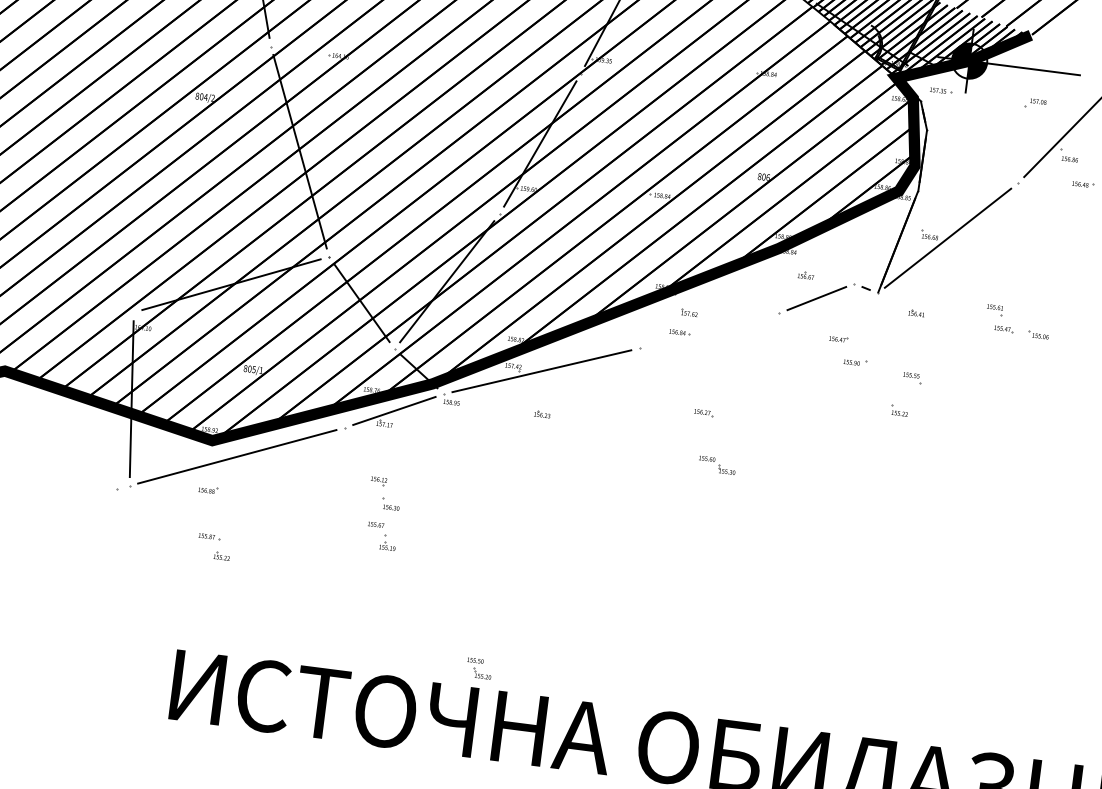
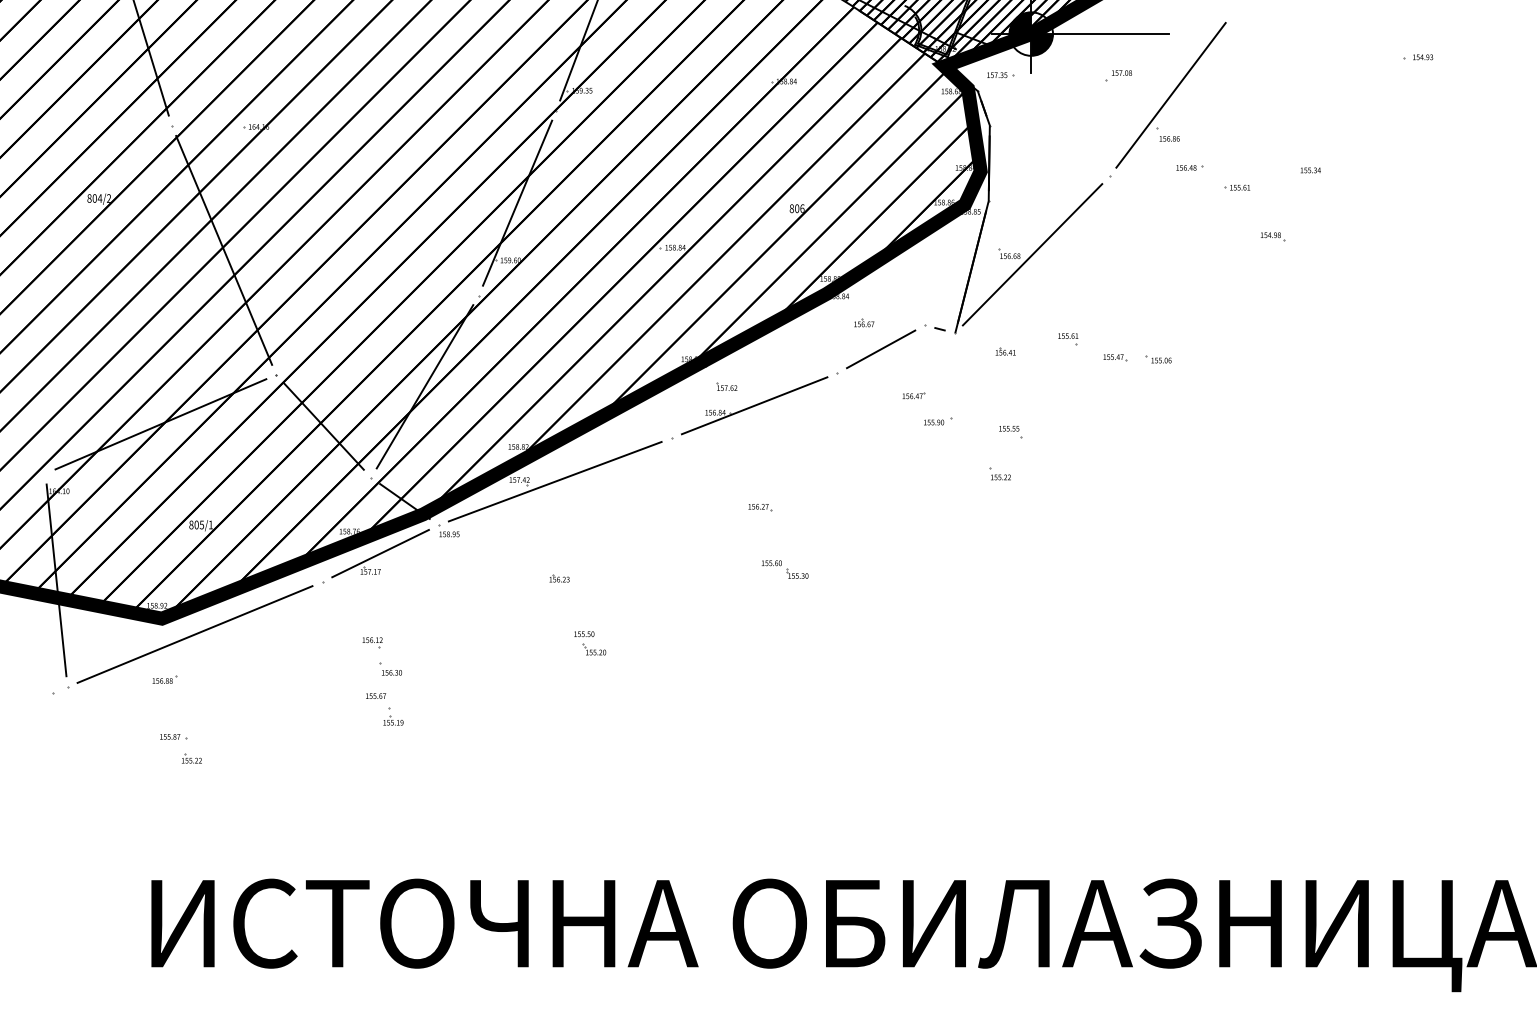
part: (995, 310) -> (1068, 339), moved
line: (709, 330) -> (754, 405), added
part: (542, 414) -> (559, 578), moved
part: (479, 668) -> (590, 643), moved

